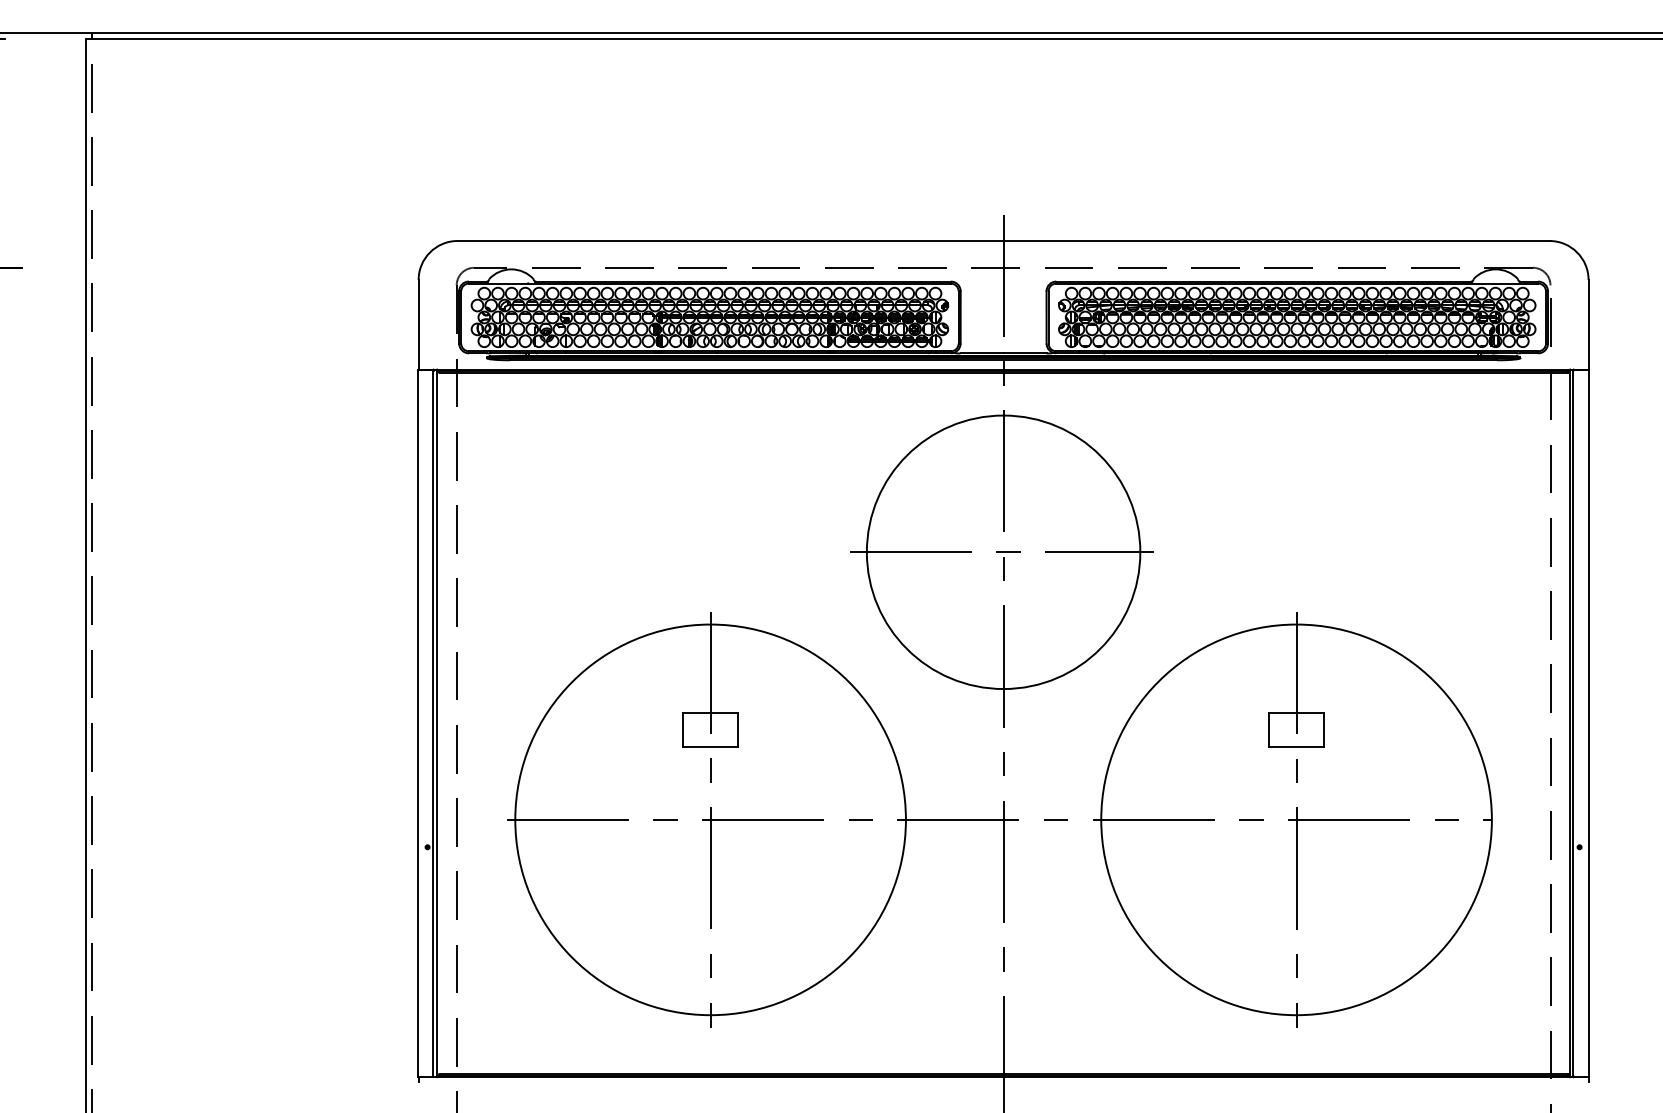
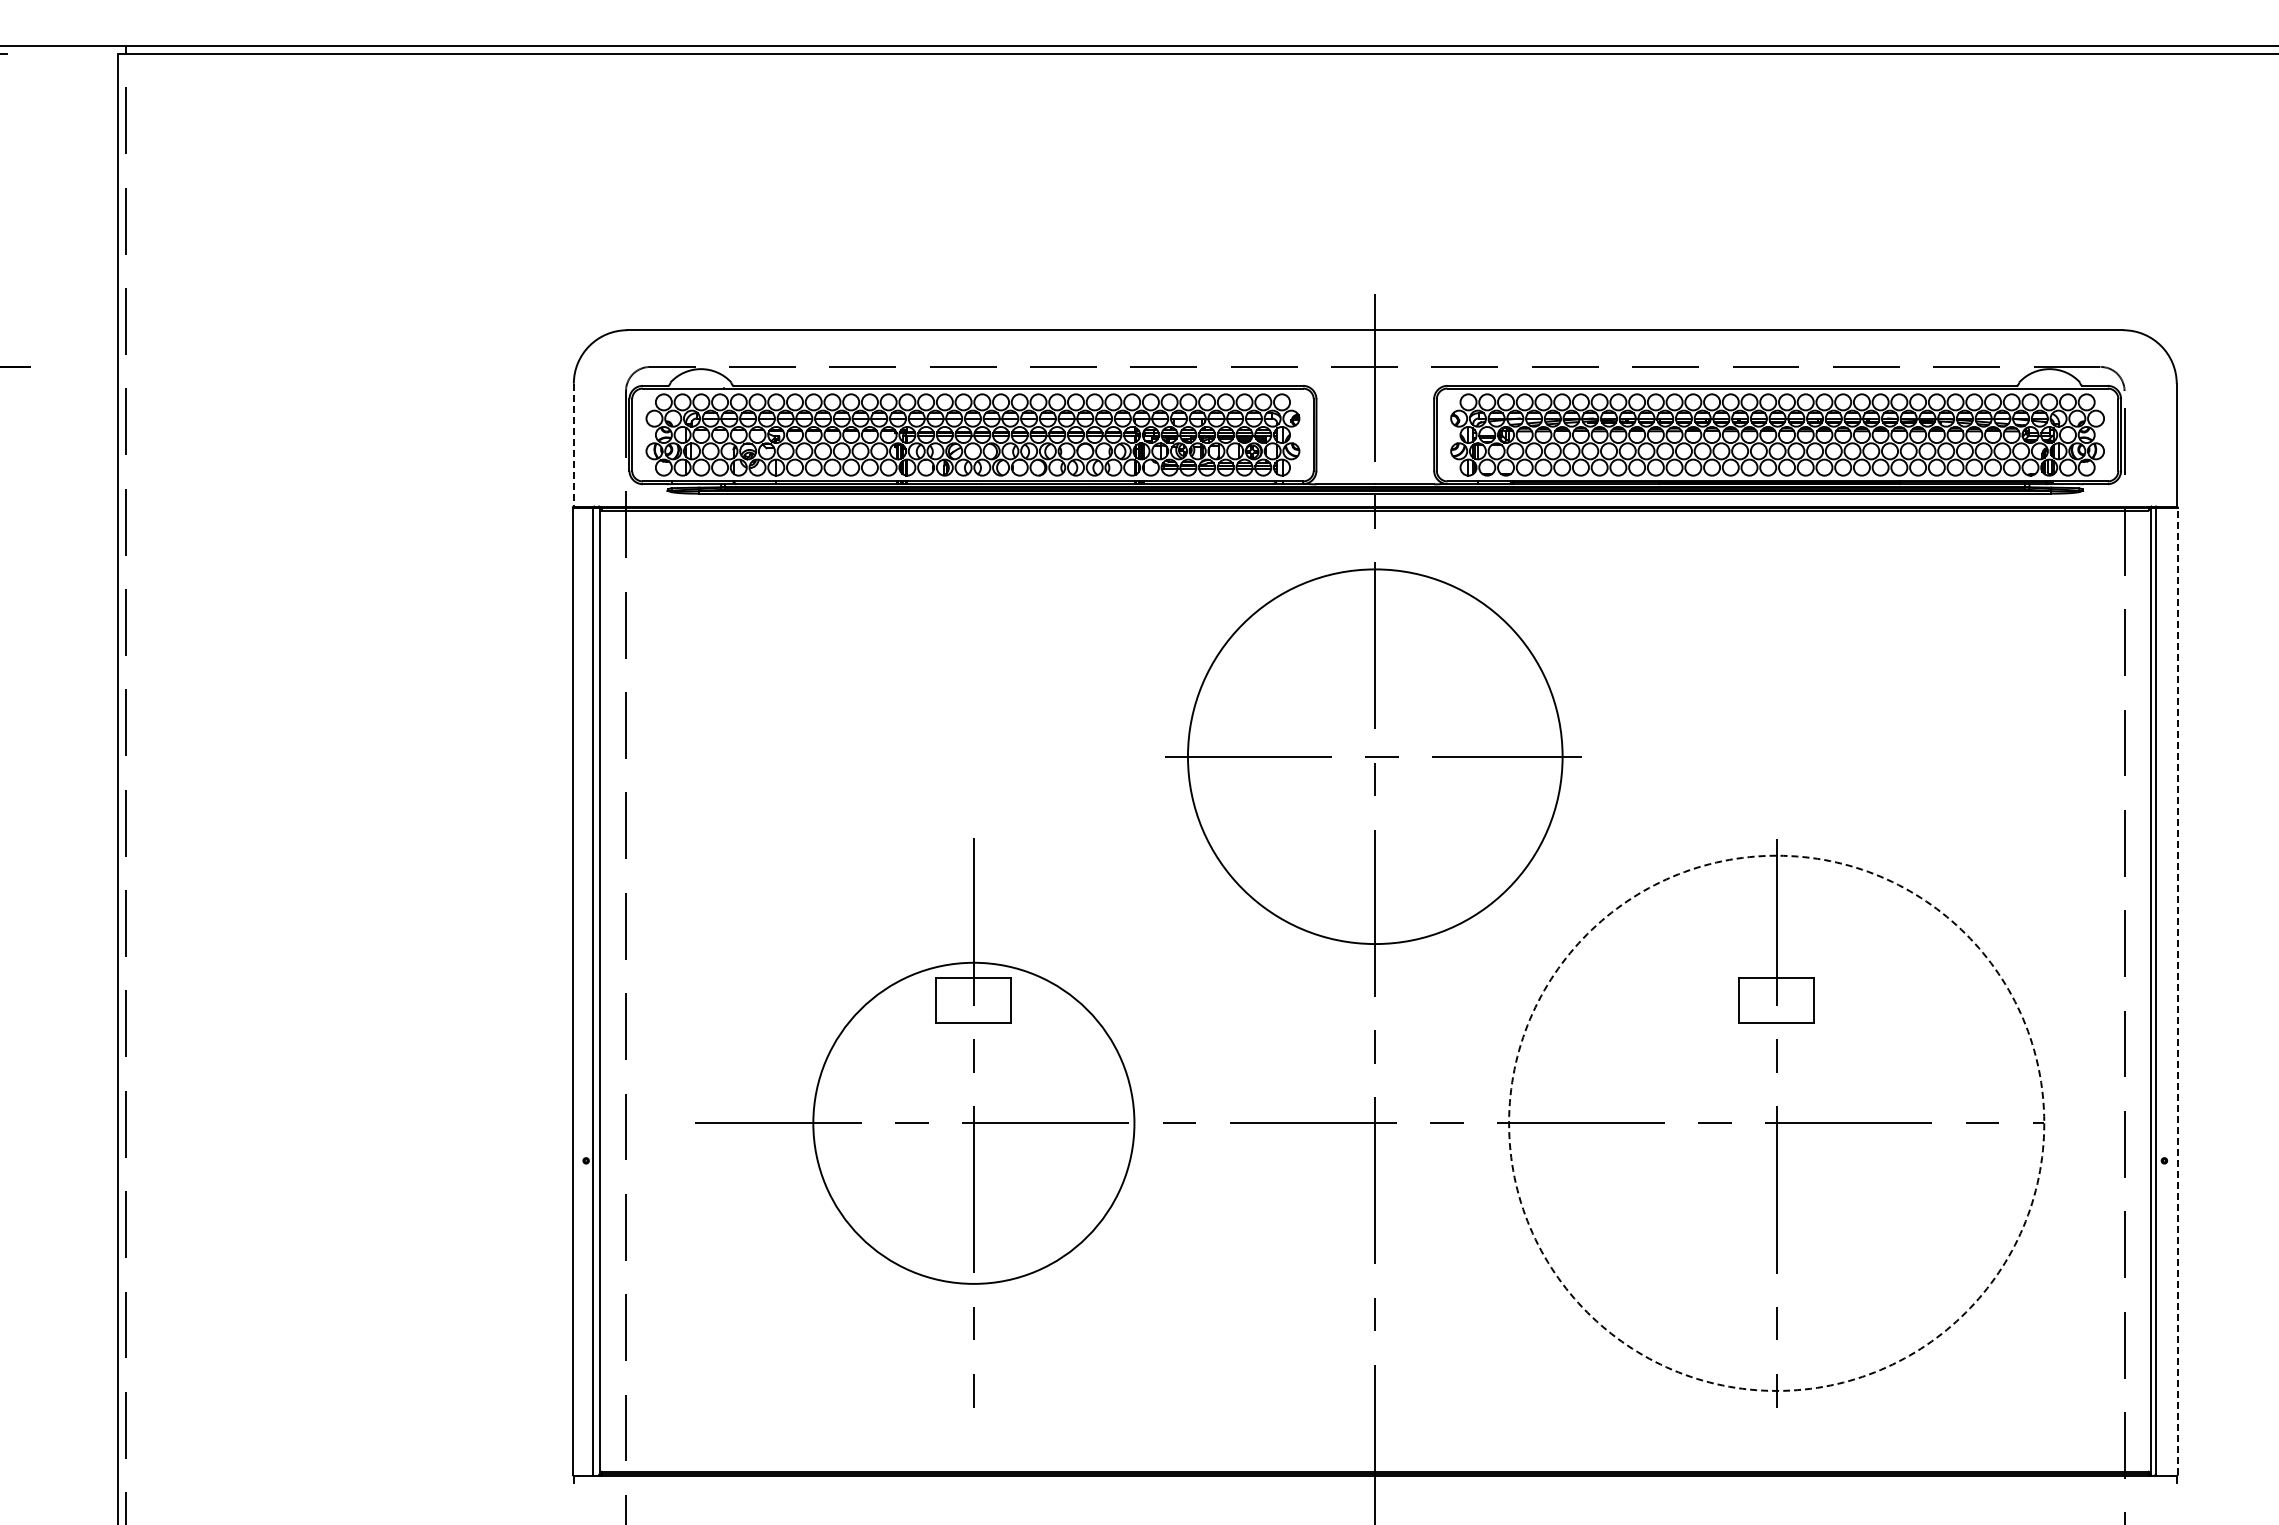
line: (418, 325) -> (573, 445), solid -> dashed
line: (1589, 723) -> (2177, 991), solid -> dashed
circle: (710, 819) -> (973, 1122), size x0.6
circle: (1296, 819) -> (1776, 1122), solid -> dashed

